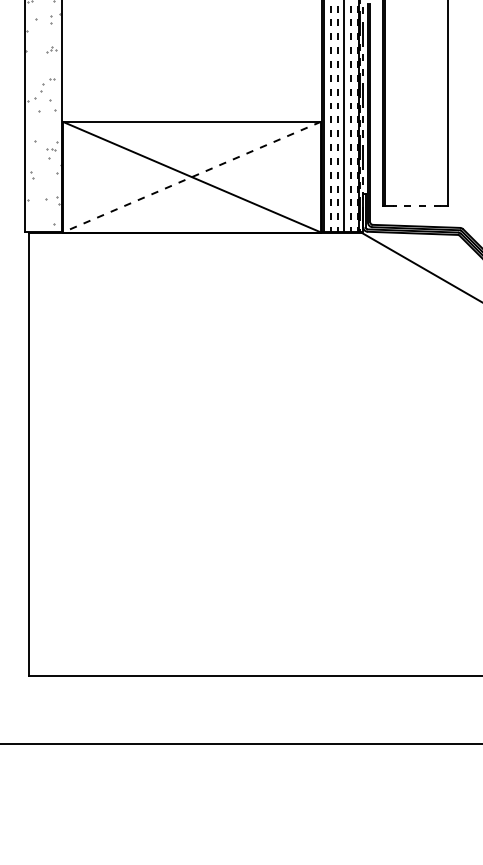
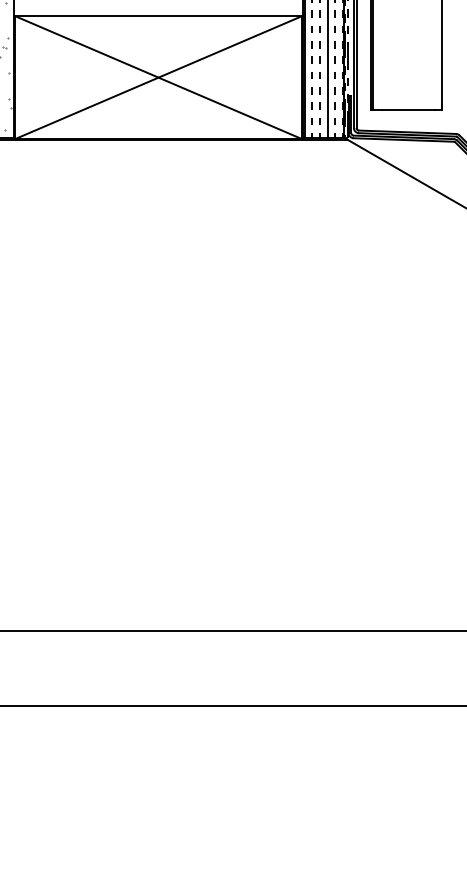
line: (191, 177) -> (158, 78), dashed -> solid
line: (416, 206) -> (407, 110), dashed -> solid

